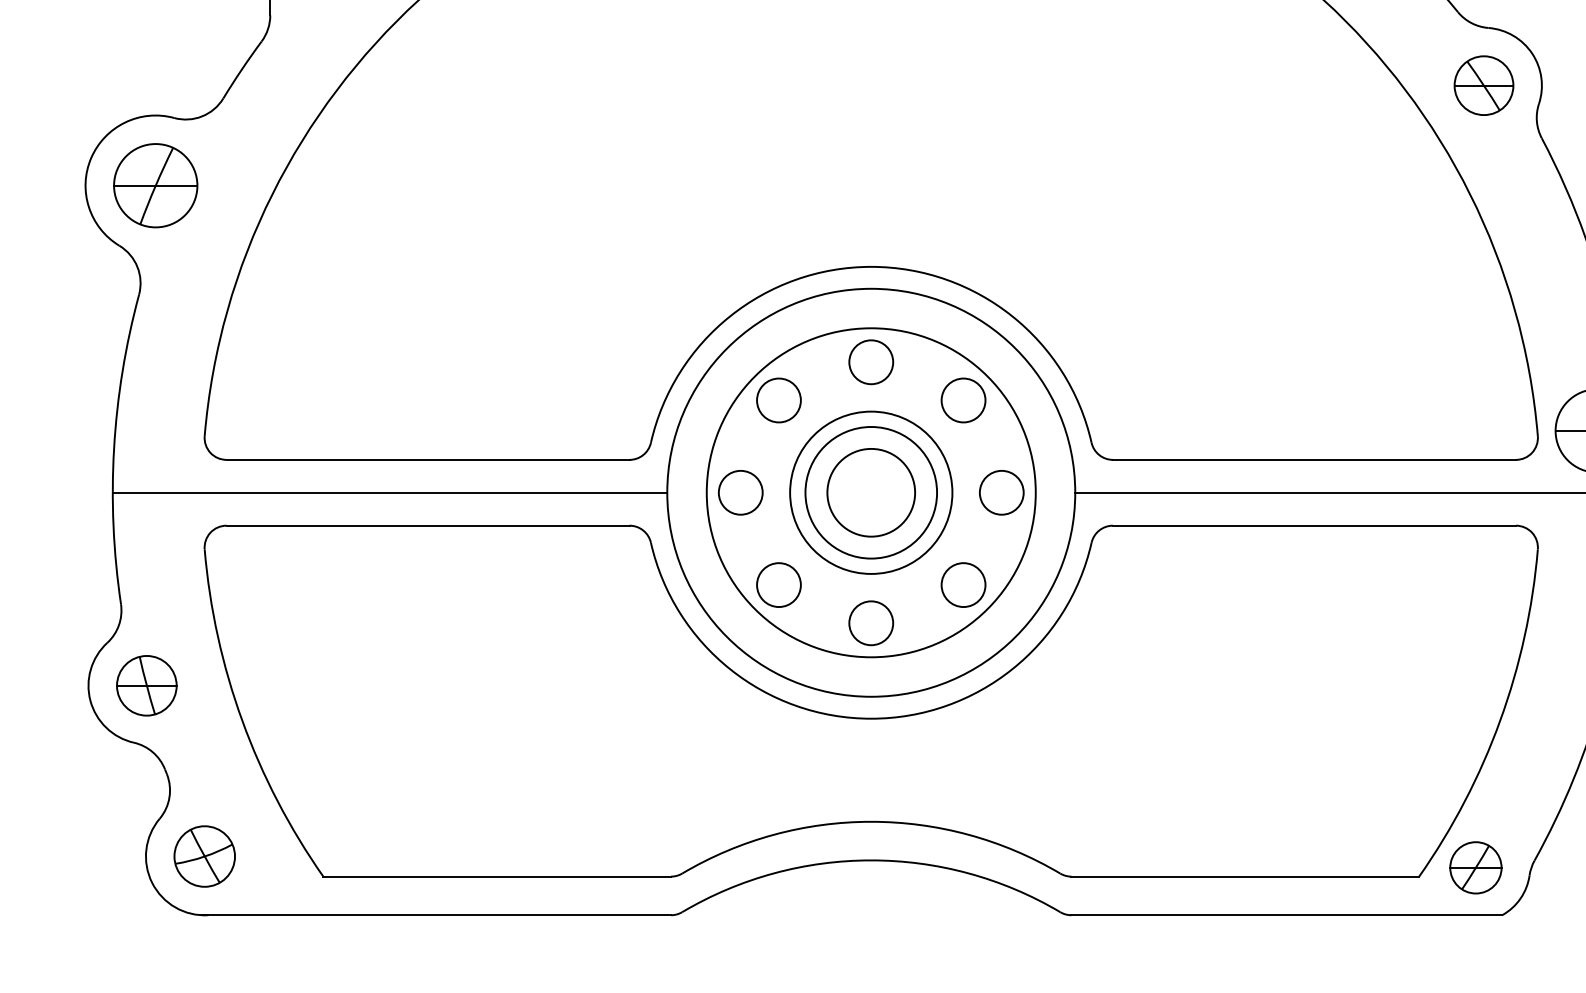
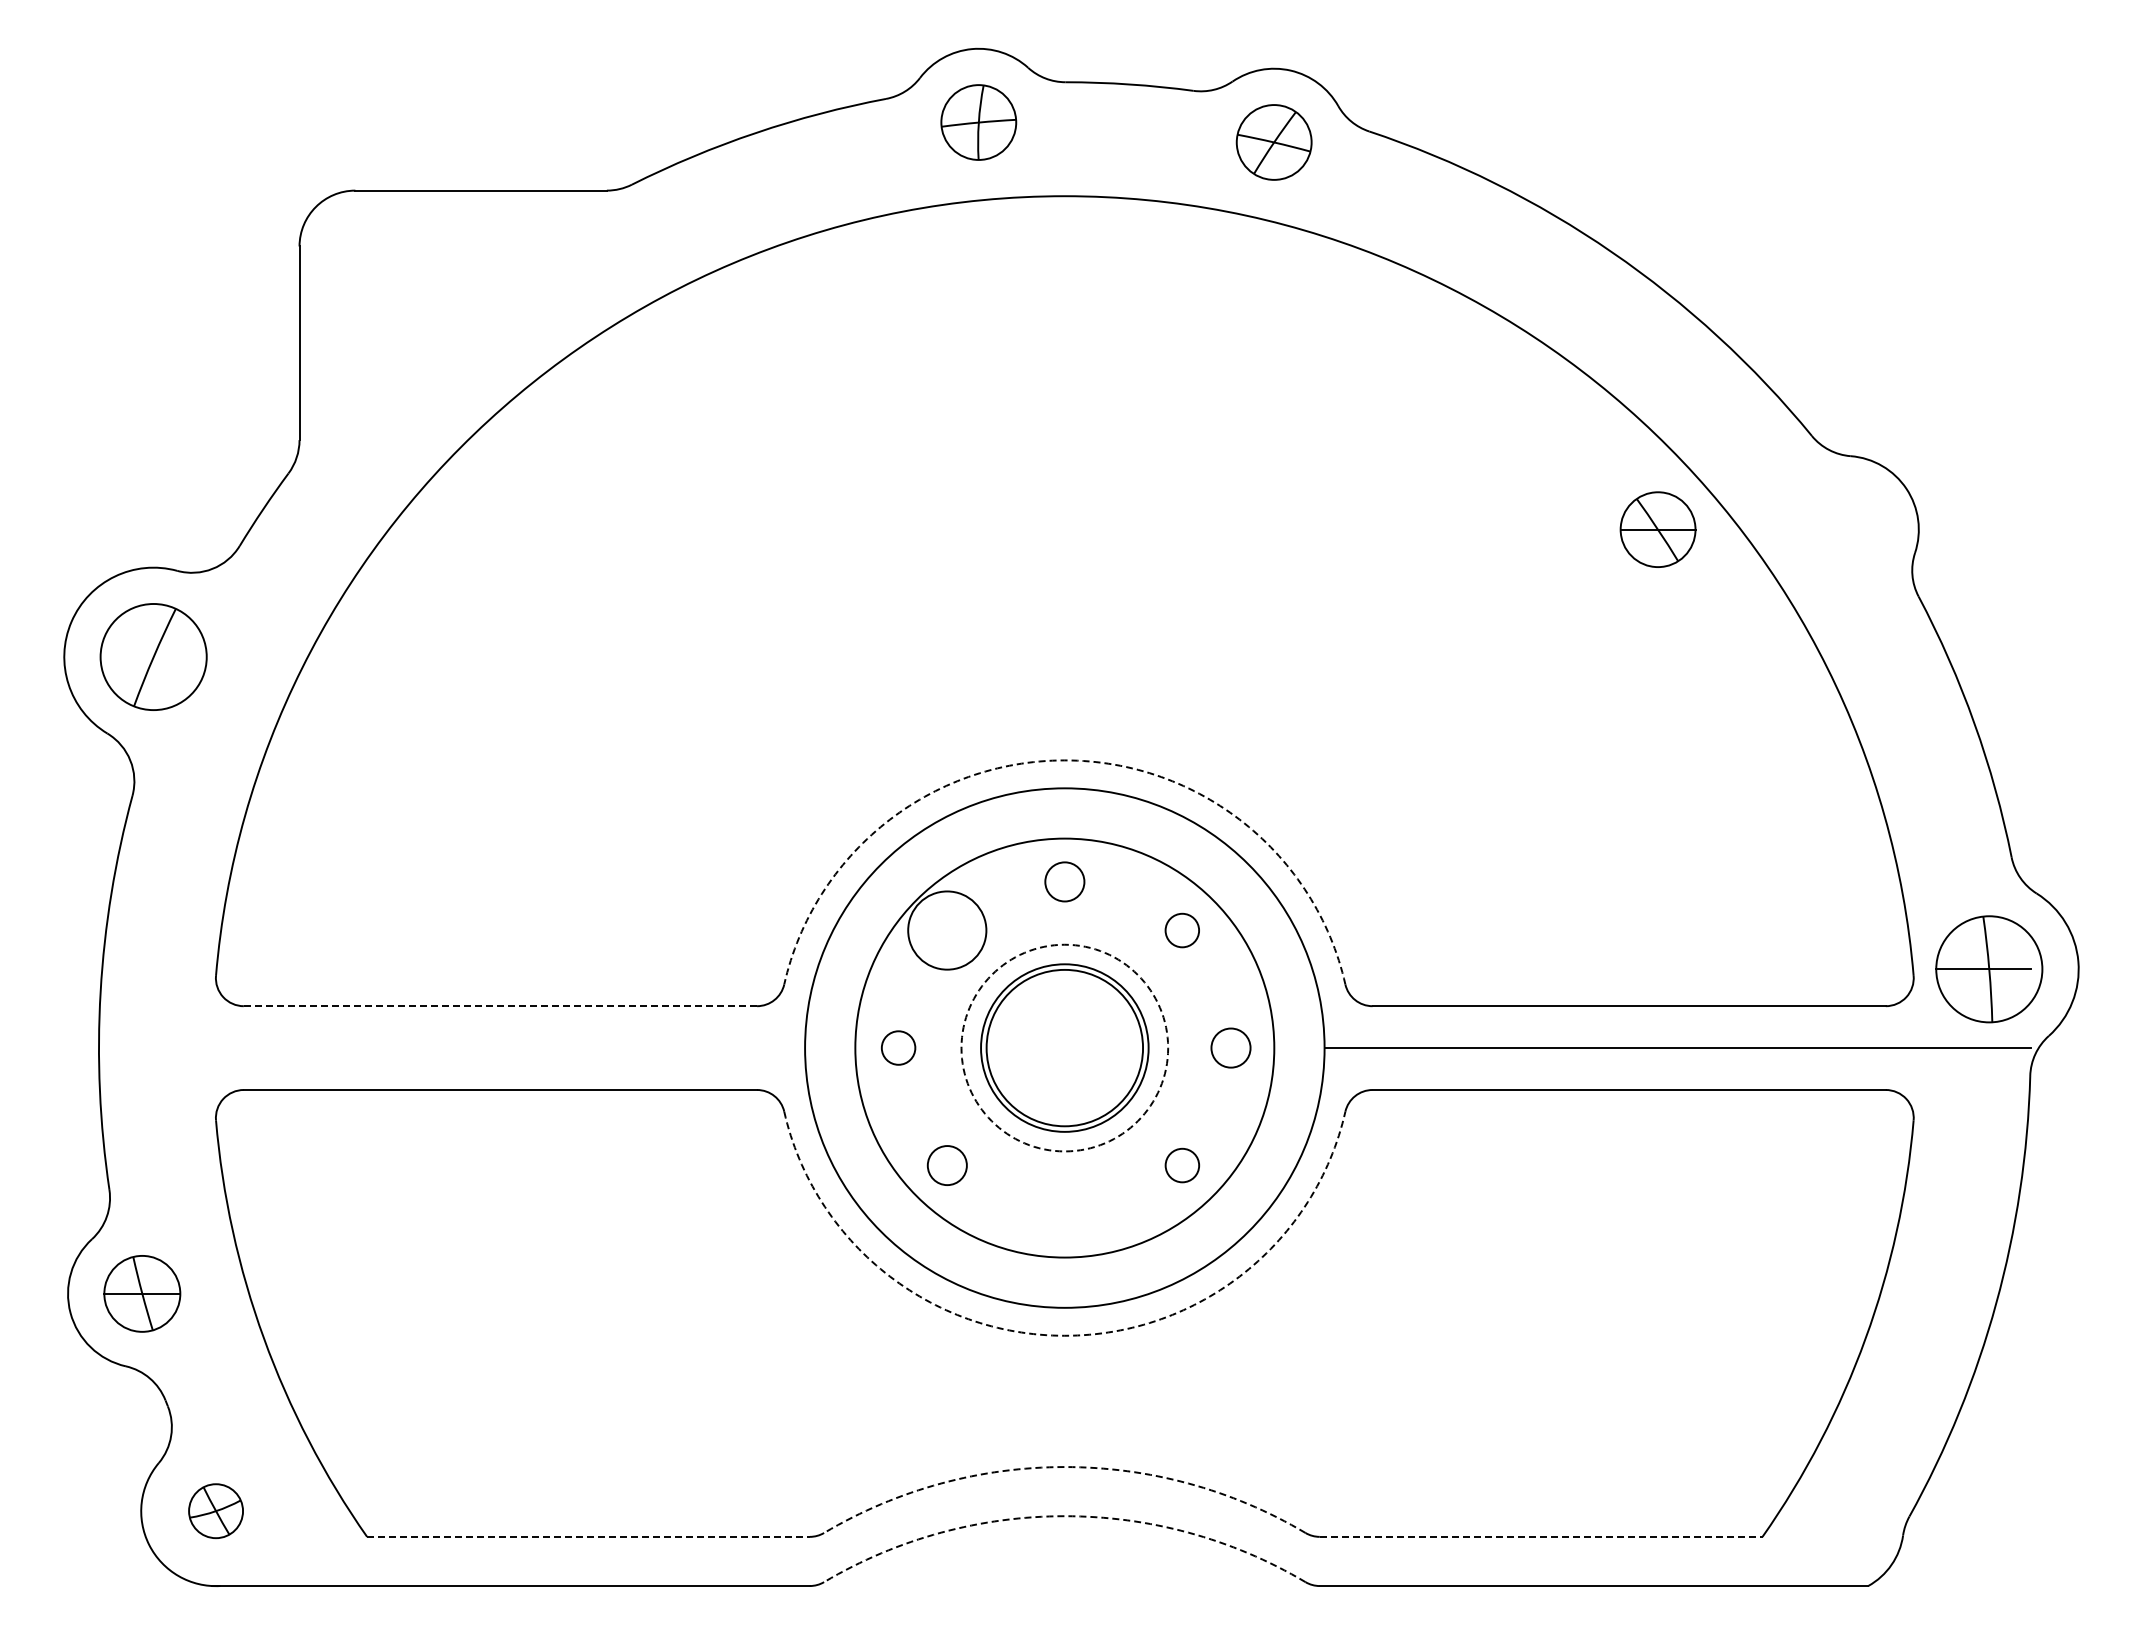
part: (1483, 85) -> (1657, 529), moved
line: (155, 186) -> (153, 657), removed
arc: (871, 266) -> (1064, 760), solid -> dashed
circle: (871, 361) -> (1064, 881), size x0.7
circle: (779, 400) -> (947, 930), size x1.4
circle: (963, 400) -> (1182, 930), size x0.6
line: (428, 460) -> (500, 1006), solid -> dashed
circle: (740, 492) -> (898, 1047), size x0.6
circle: (871, 492) -> (1064, 1047), size x1.4
circle: (871, 492) -> (1064, 1047), solid -> dashed
line: (390, 493) -> (452, 1048), removed
circle: (1001, 493) -> (1230, 1048), size x0.7
circle: (779, 584) -> (947, 1165), size x0.7
circle: (963, 584) -> (1182, 1165), size x0.6
circle: (871, 623) -> (1064, 1214), removed
arc: (871, 718) -> (1064, 1335), solid -> dashed
arc: (871, 822) -> (1064, 1467), solid -> dashed
part: (204, 855) -> (215, 1510), size x0.7
arc: (871, 860) -> (1064, 1516), solid -> dashed
part: (1475, 867) -> (1834, 1525), removed
line: (497, 876) -> (589, 1536), solid -> dashed
line: (1245, 876) -> (1541, 1536), solid -> dashed

